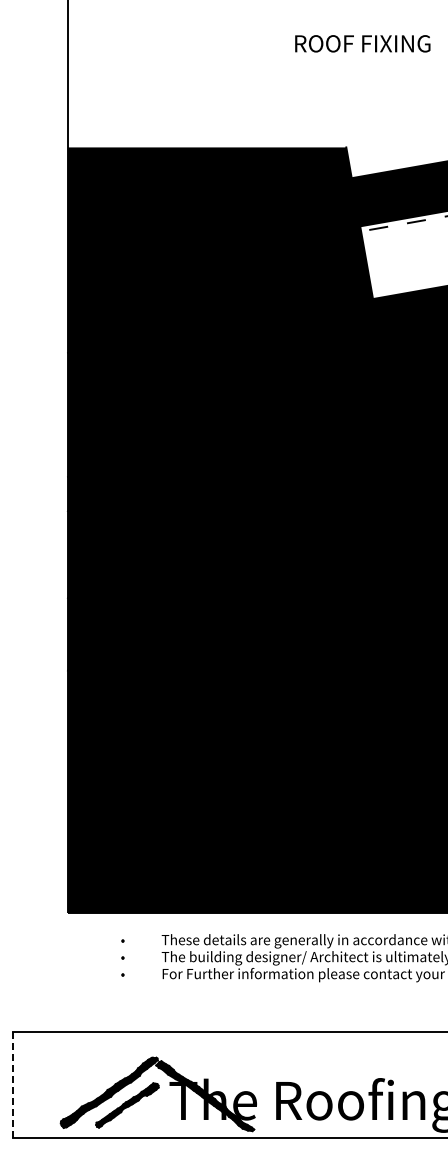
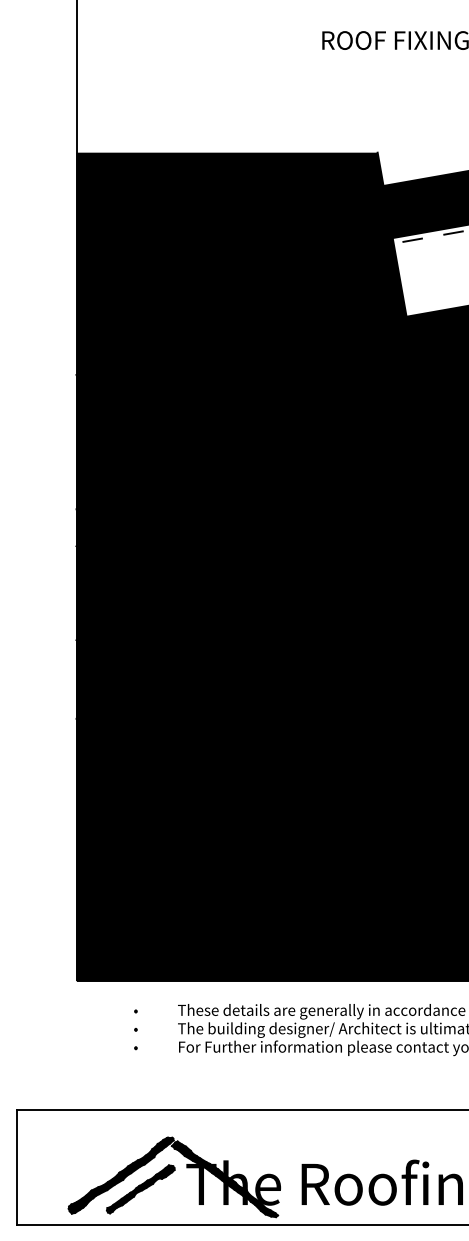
line: (13, 1085) -> (17, 1167), dashed -> solid

